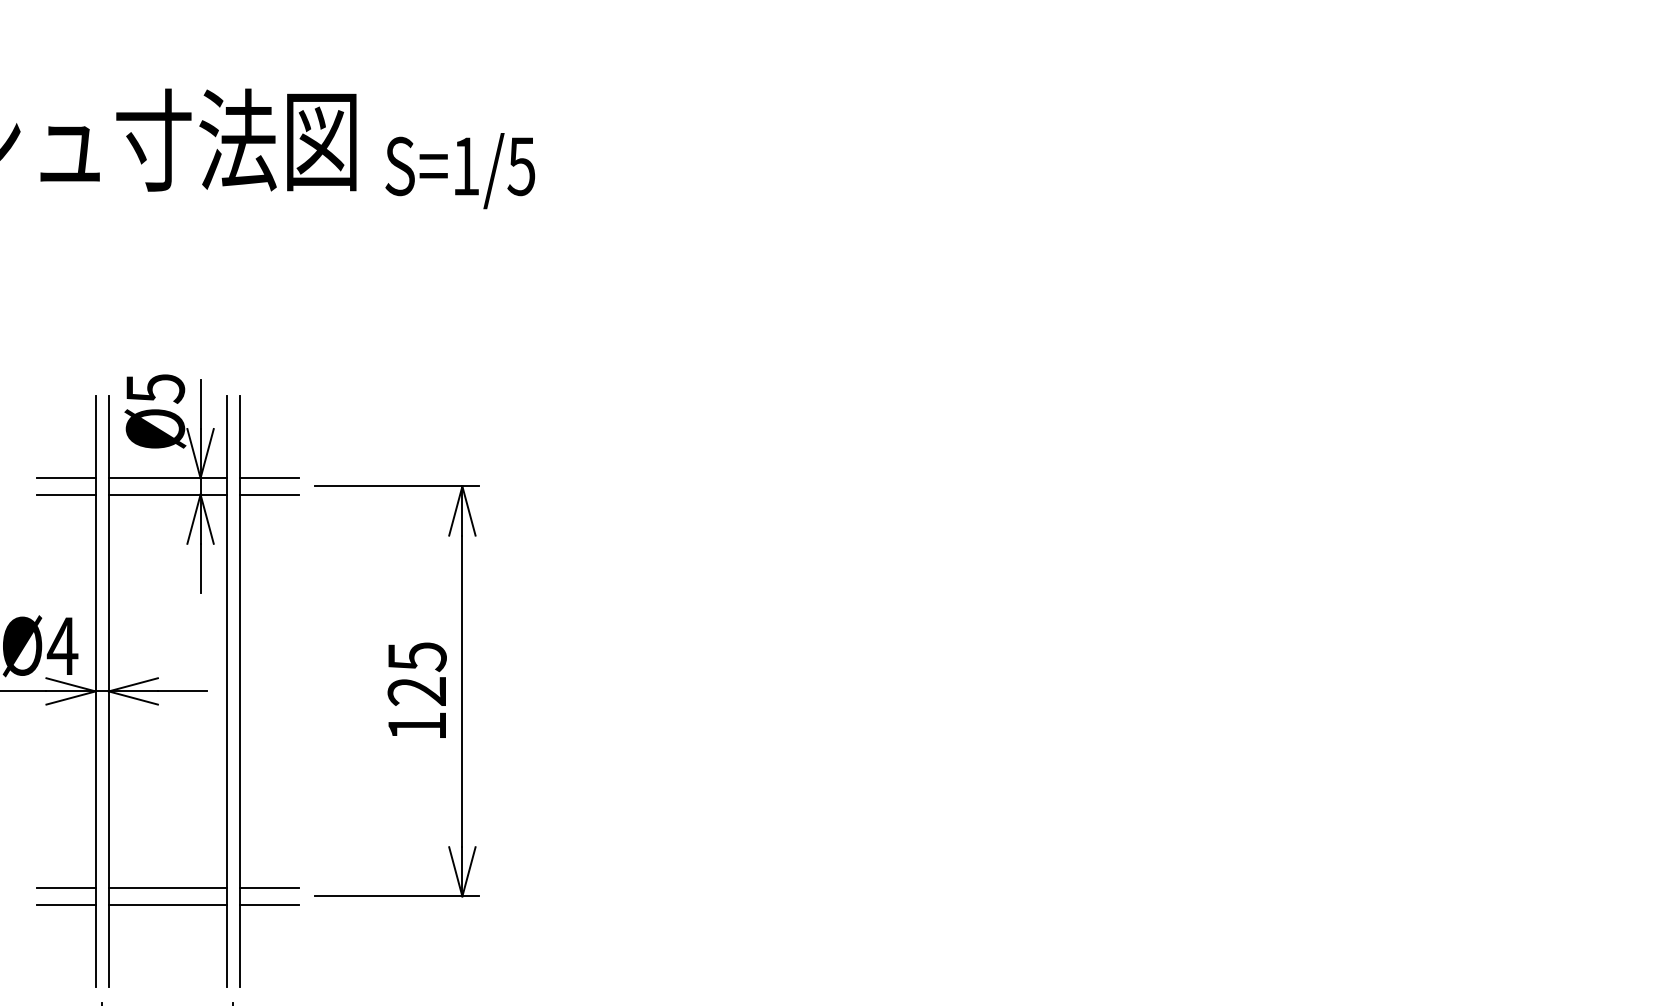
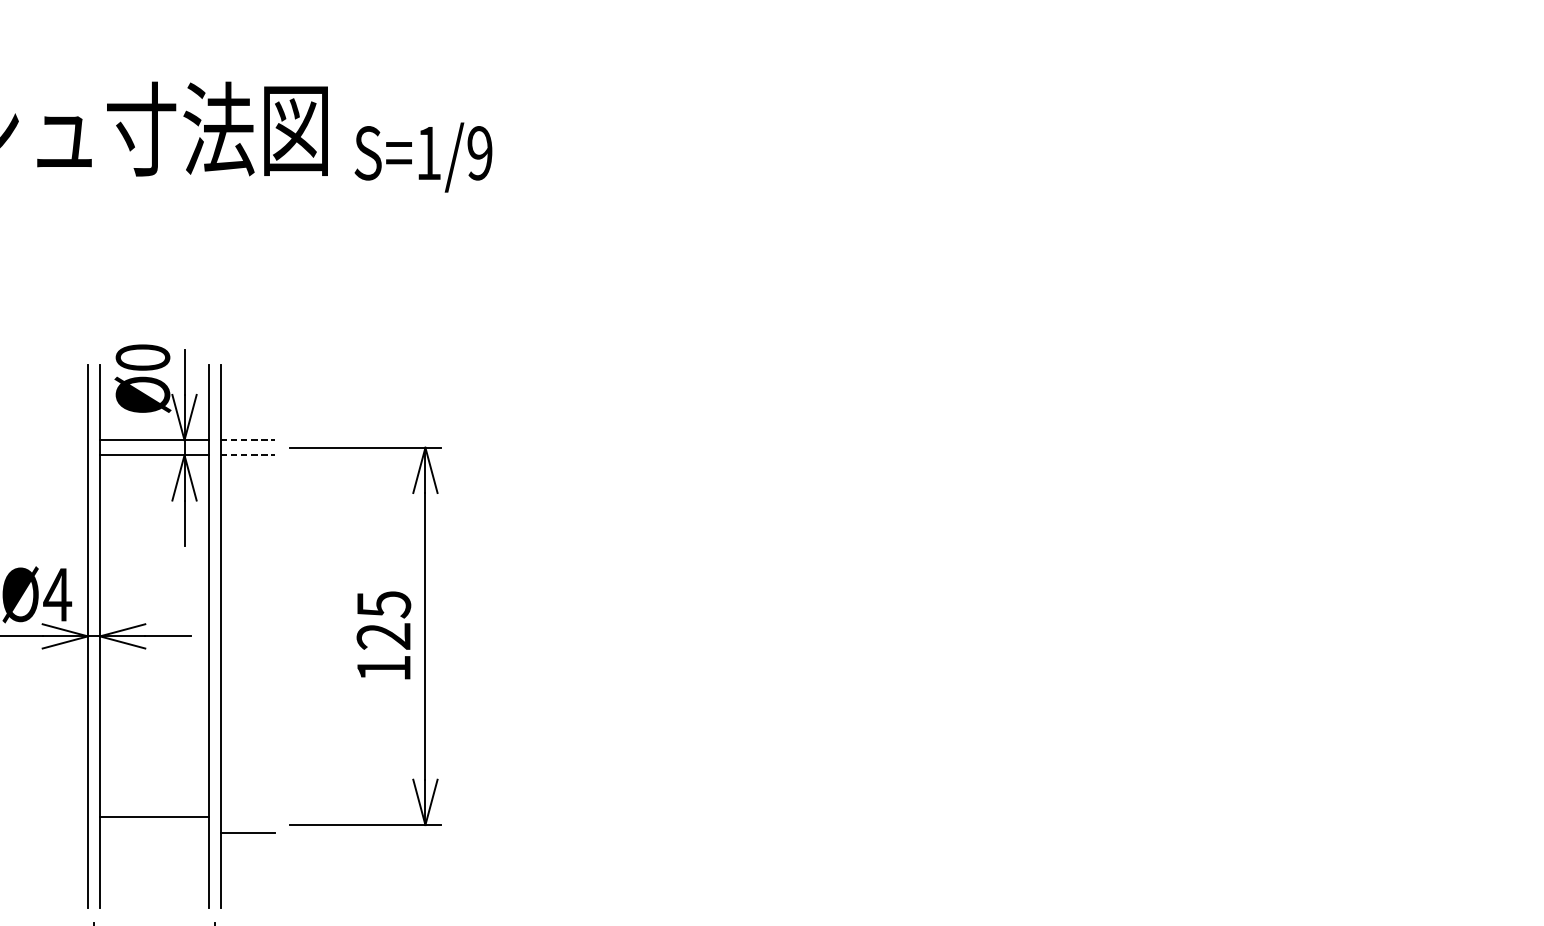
text: (521, 166) -> (479, 153), S=1/5 -> S=1/9
text: (155, 388) -> (143, 357), Ø5 -> Ø0
line: (65, 478) -> (60, 440), removed
line: (269, 478) -> (247, 440), solid -> dashed
line: (65, 494) -> (60, 455), removed
line: (269, 494) -> (247, 455), solid -> dashed
line: (65, 888) -> (60, 817), removed
line: (268, 888) -> (247, 817), removed
line: (65, 904) -> (60, 832), removed
line: (167, 904) -> (154, 832), removed

